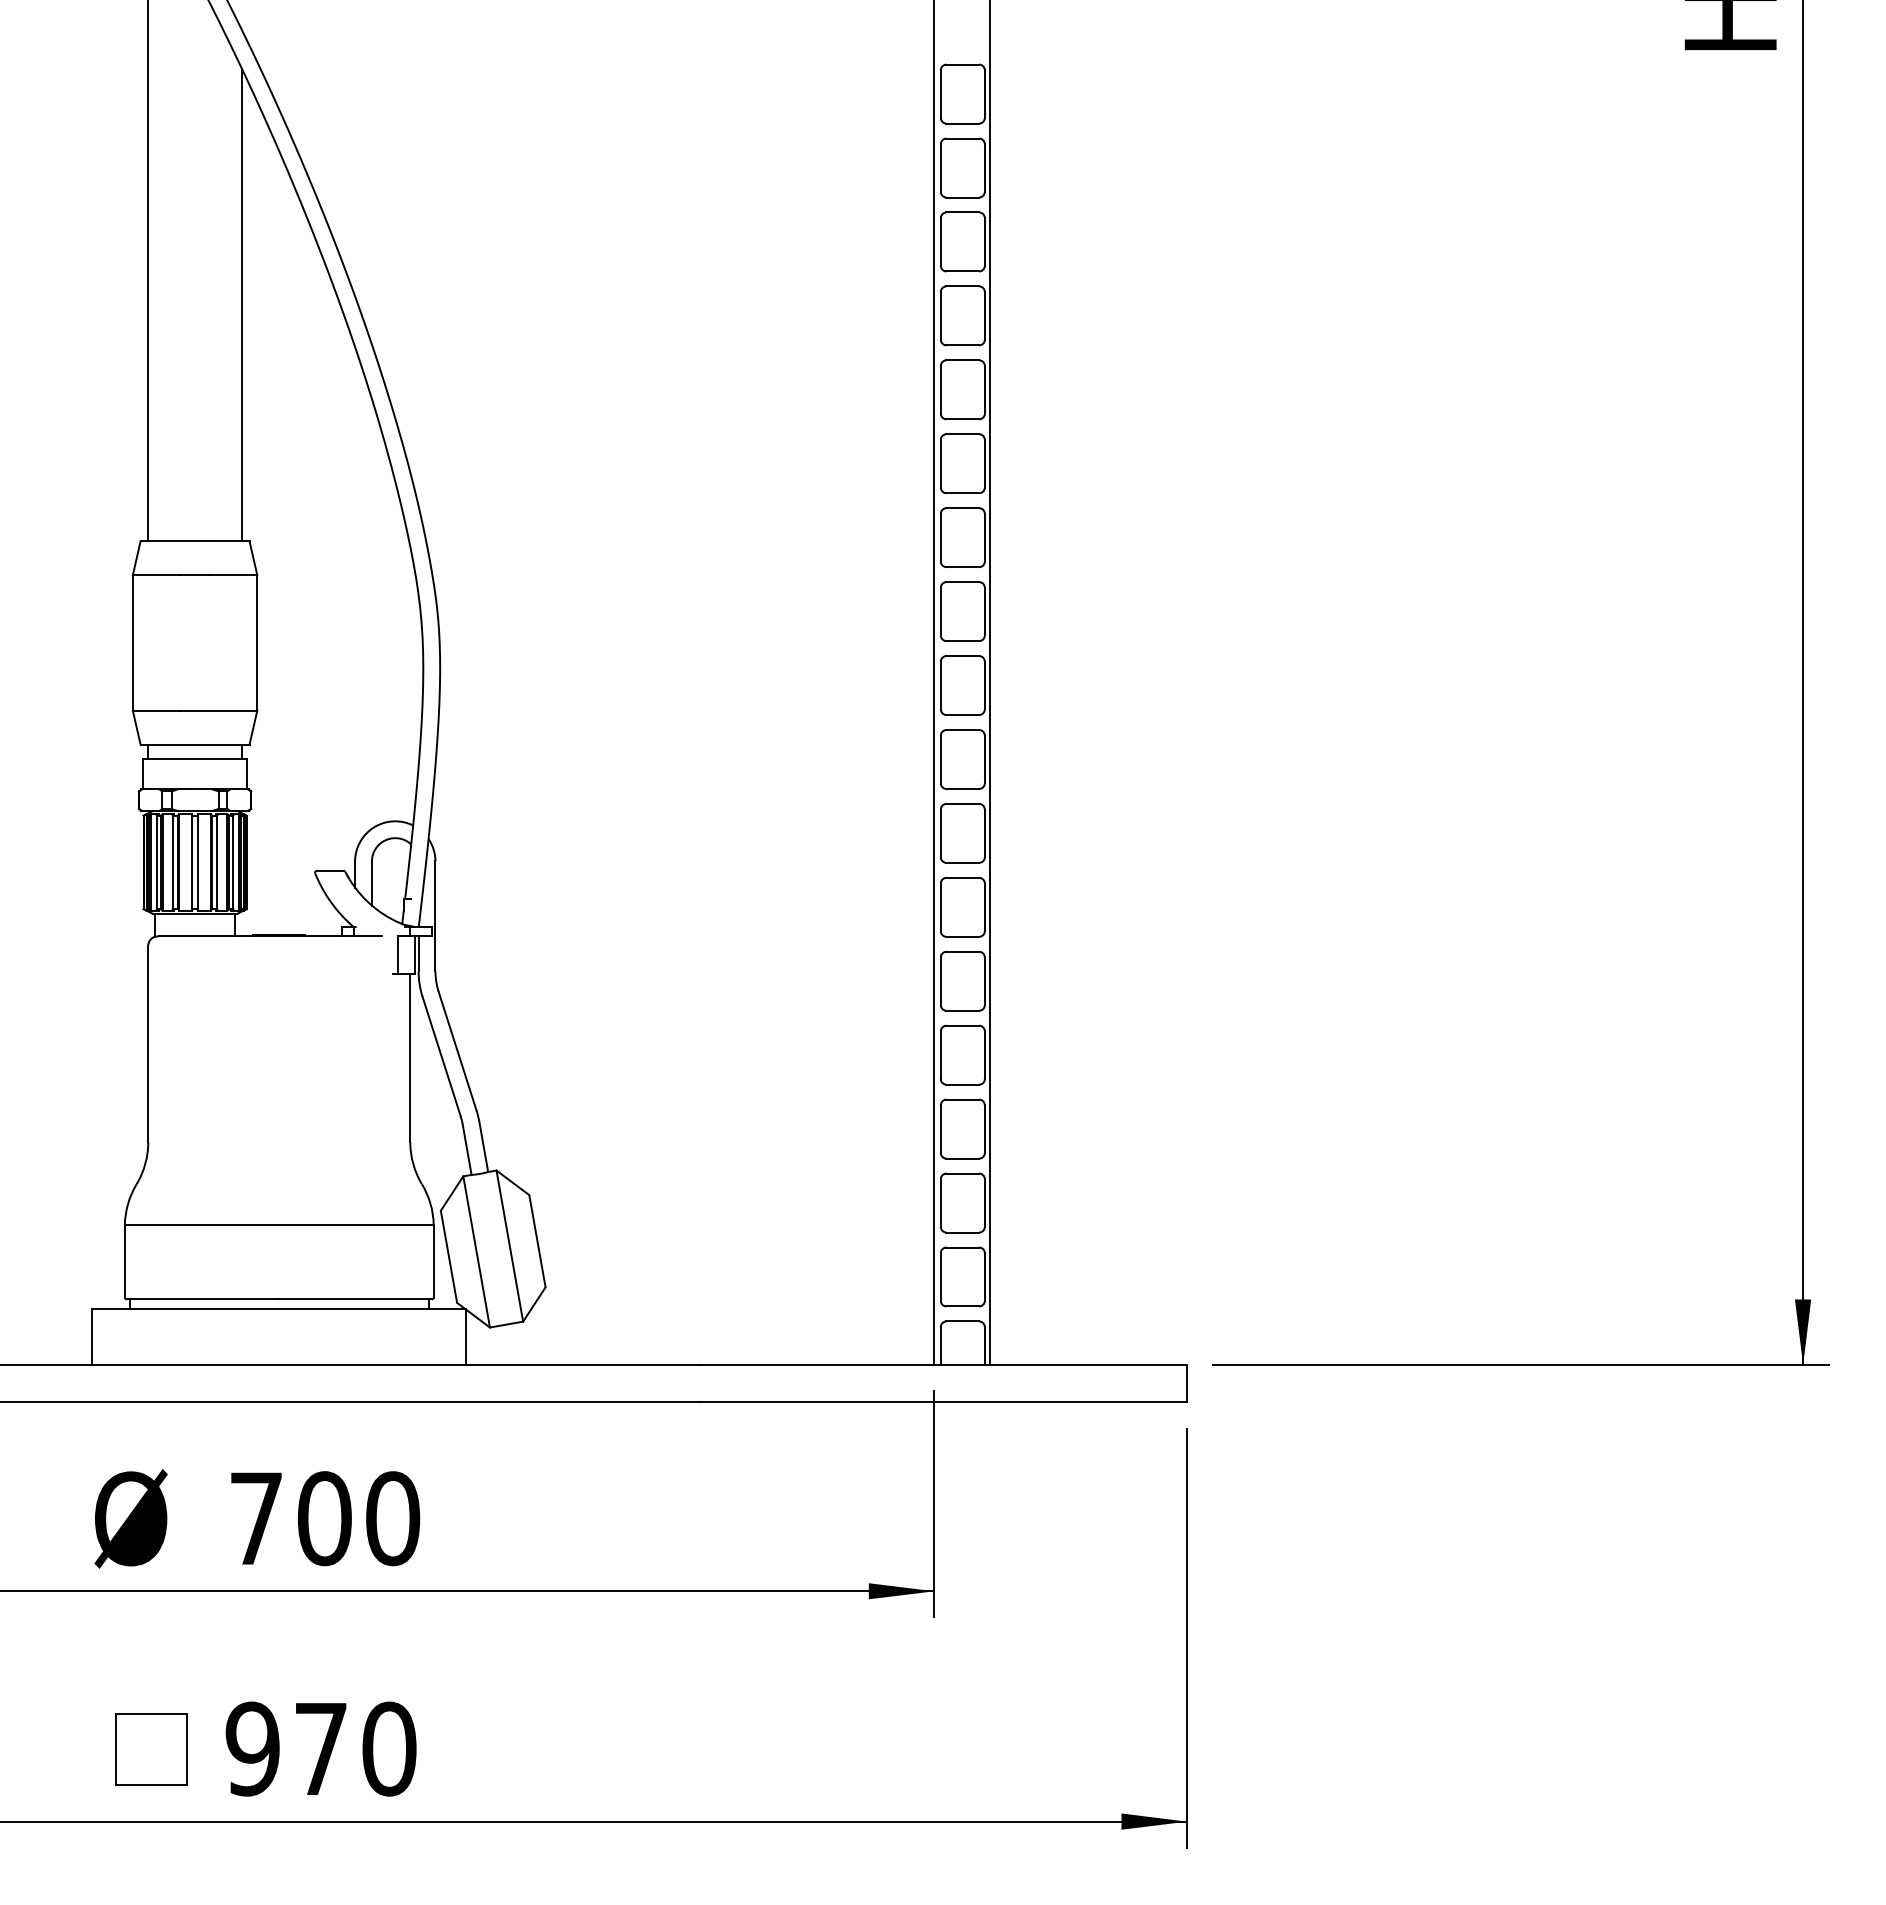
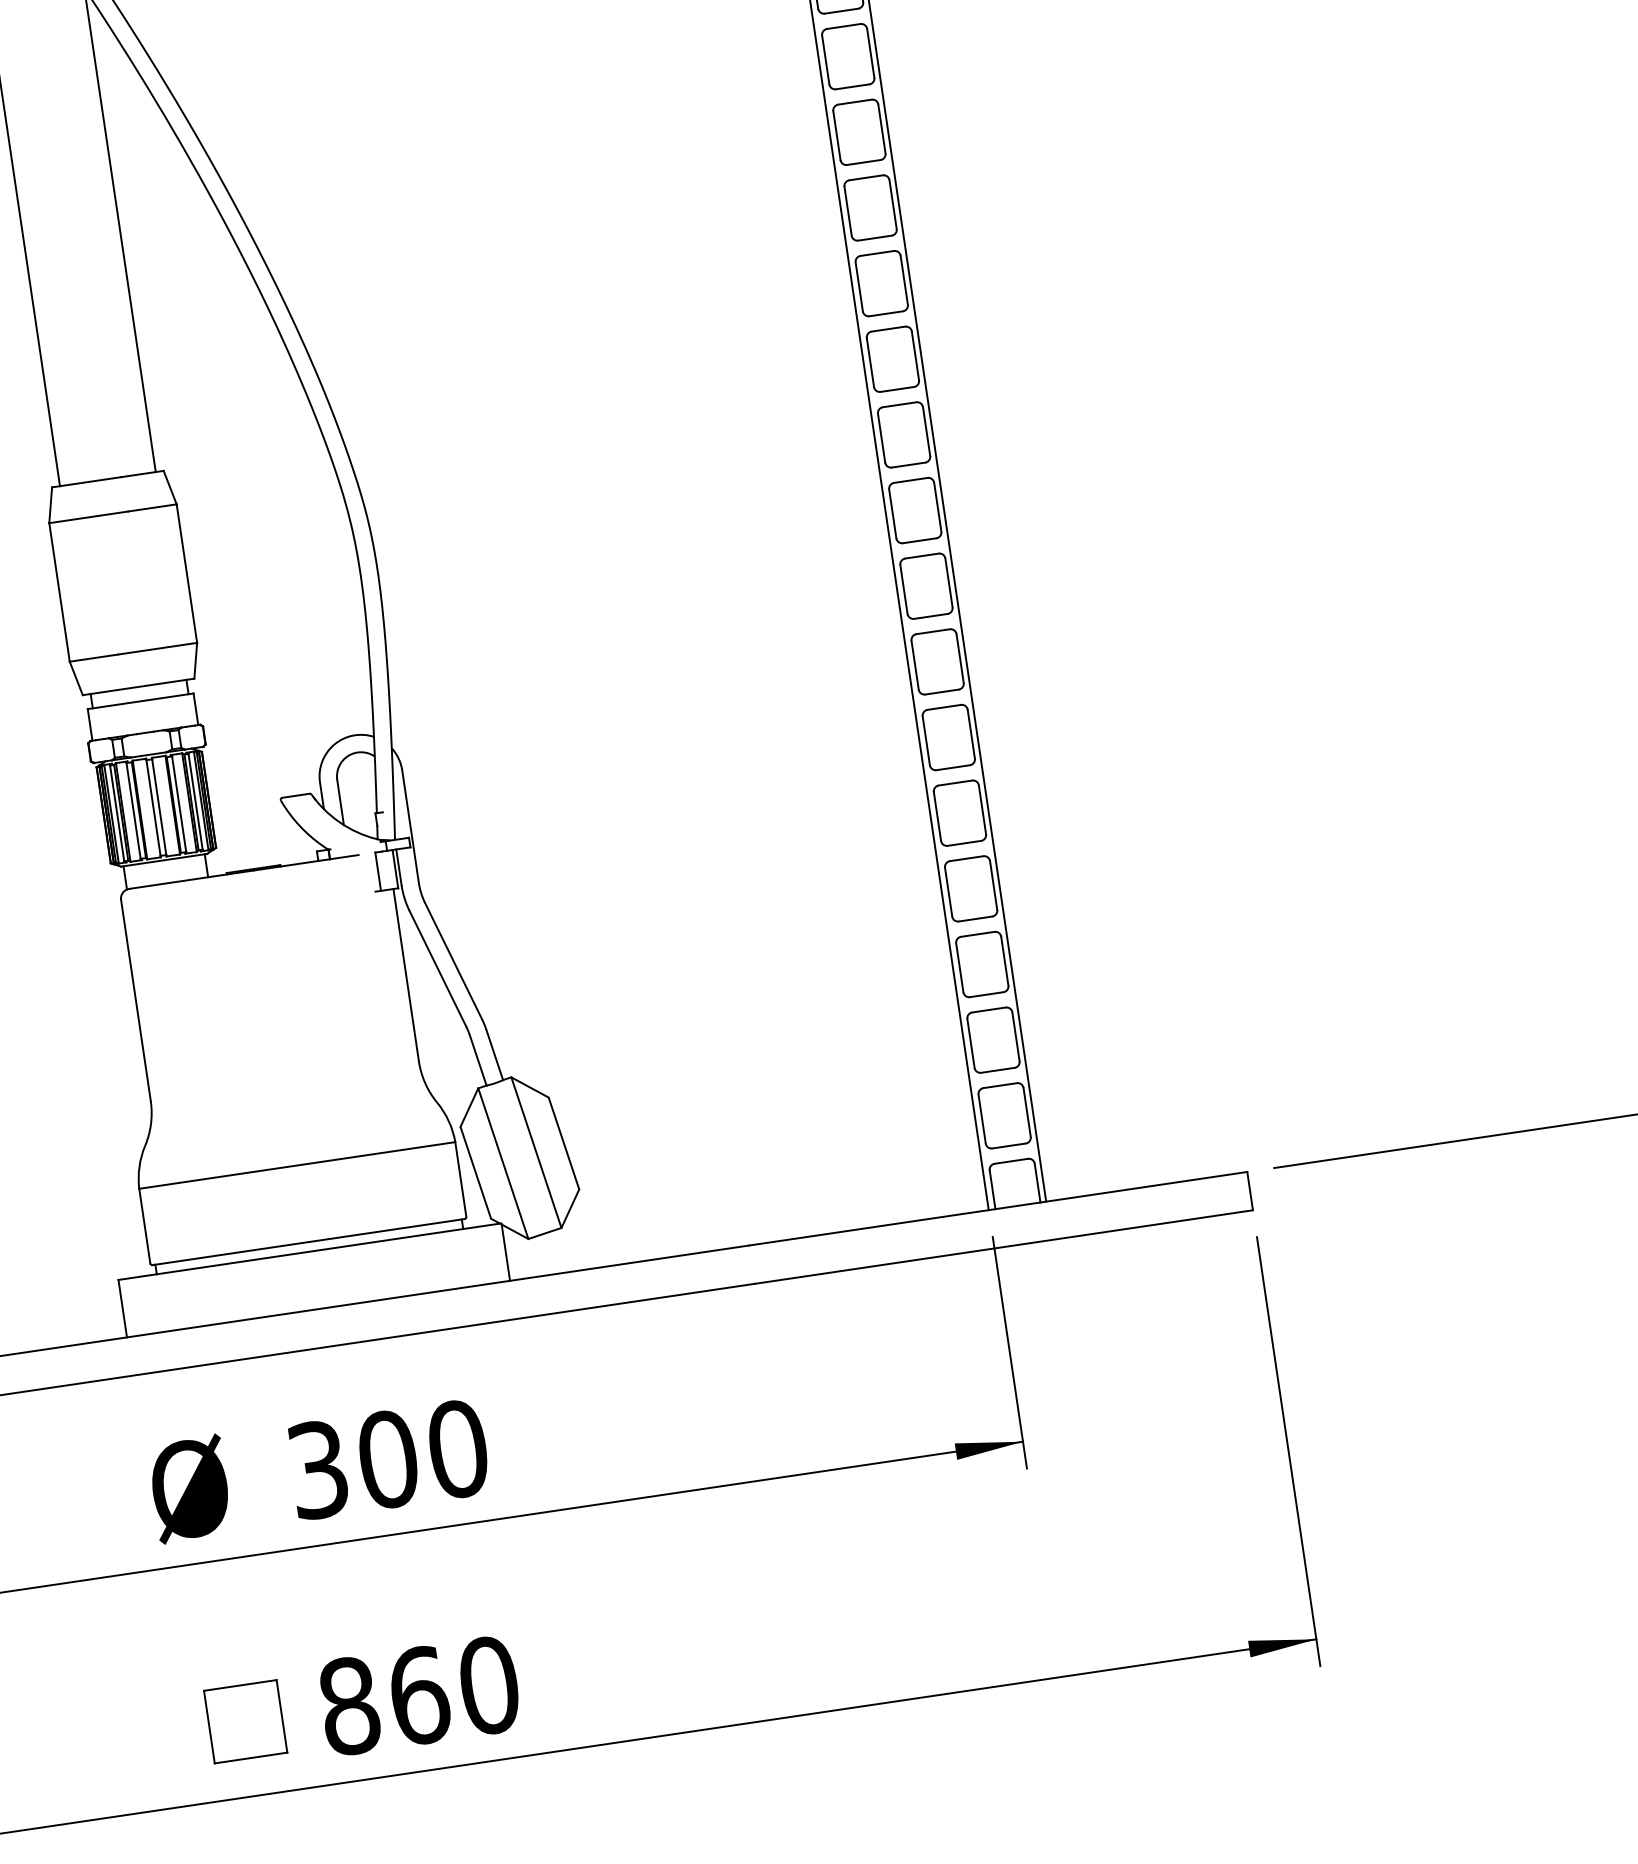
text: (256, 1518) -> (318, 1469), 700 -> 300
text: (286, 1748) -> (383, 1700), 970 -> 860

